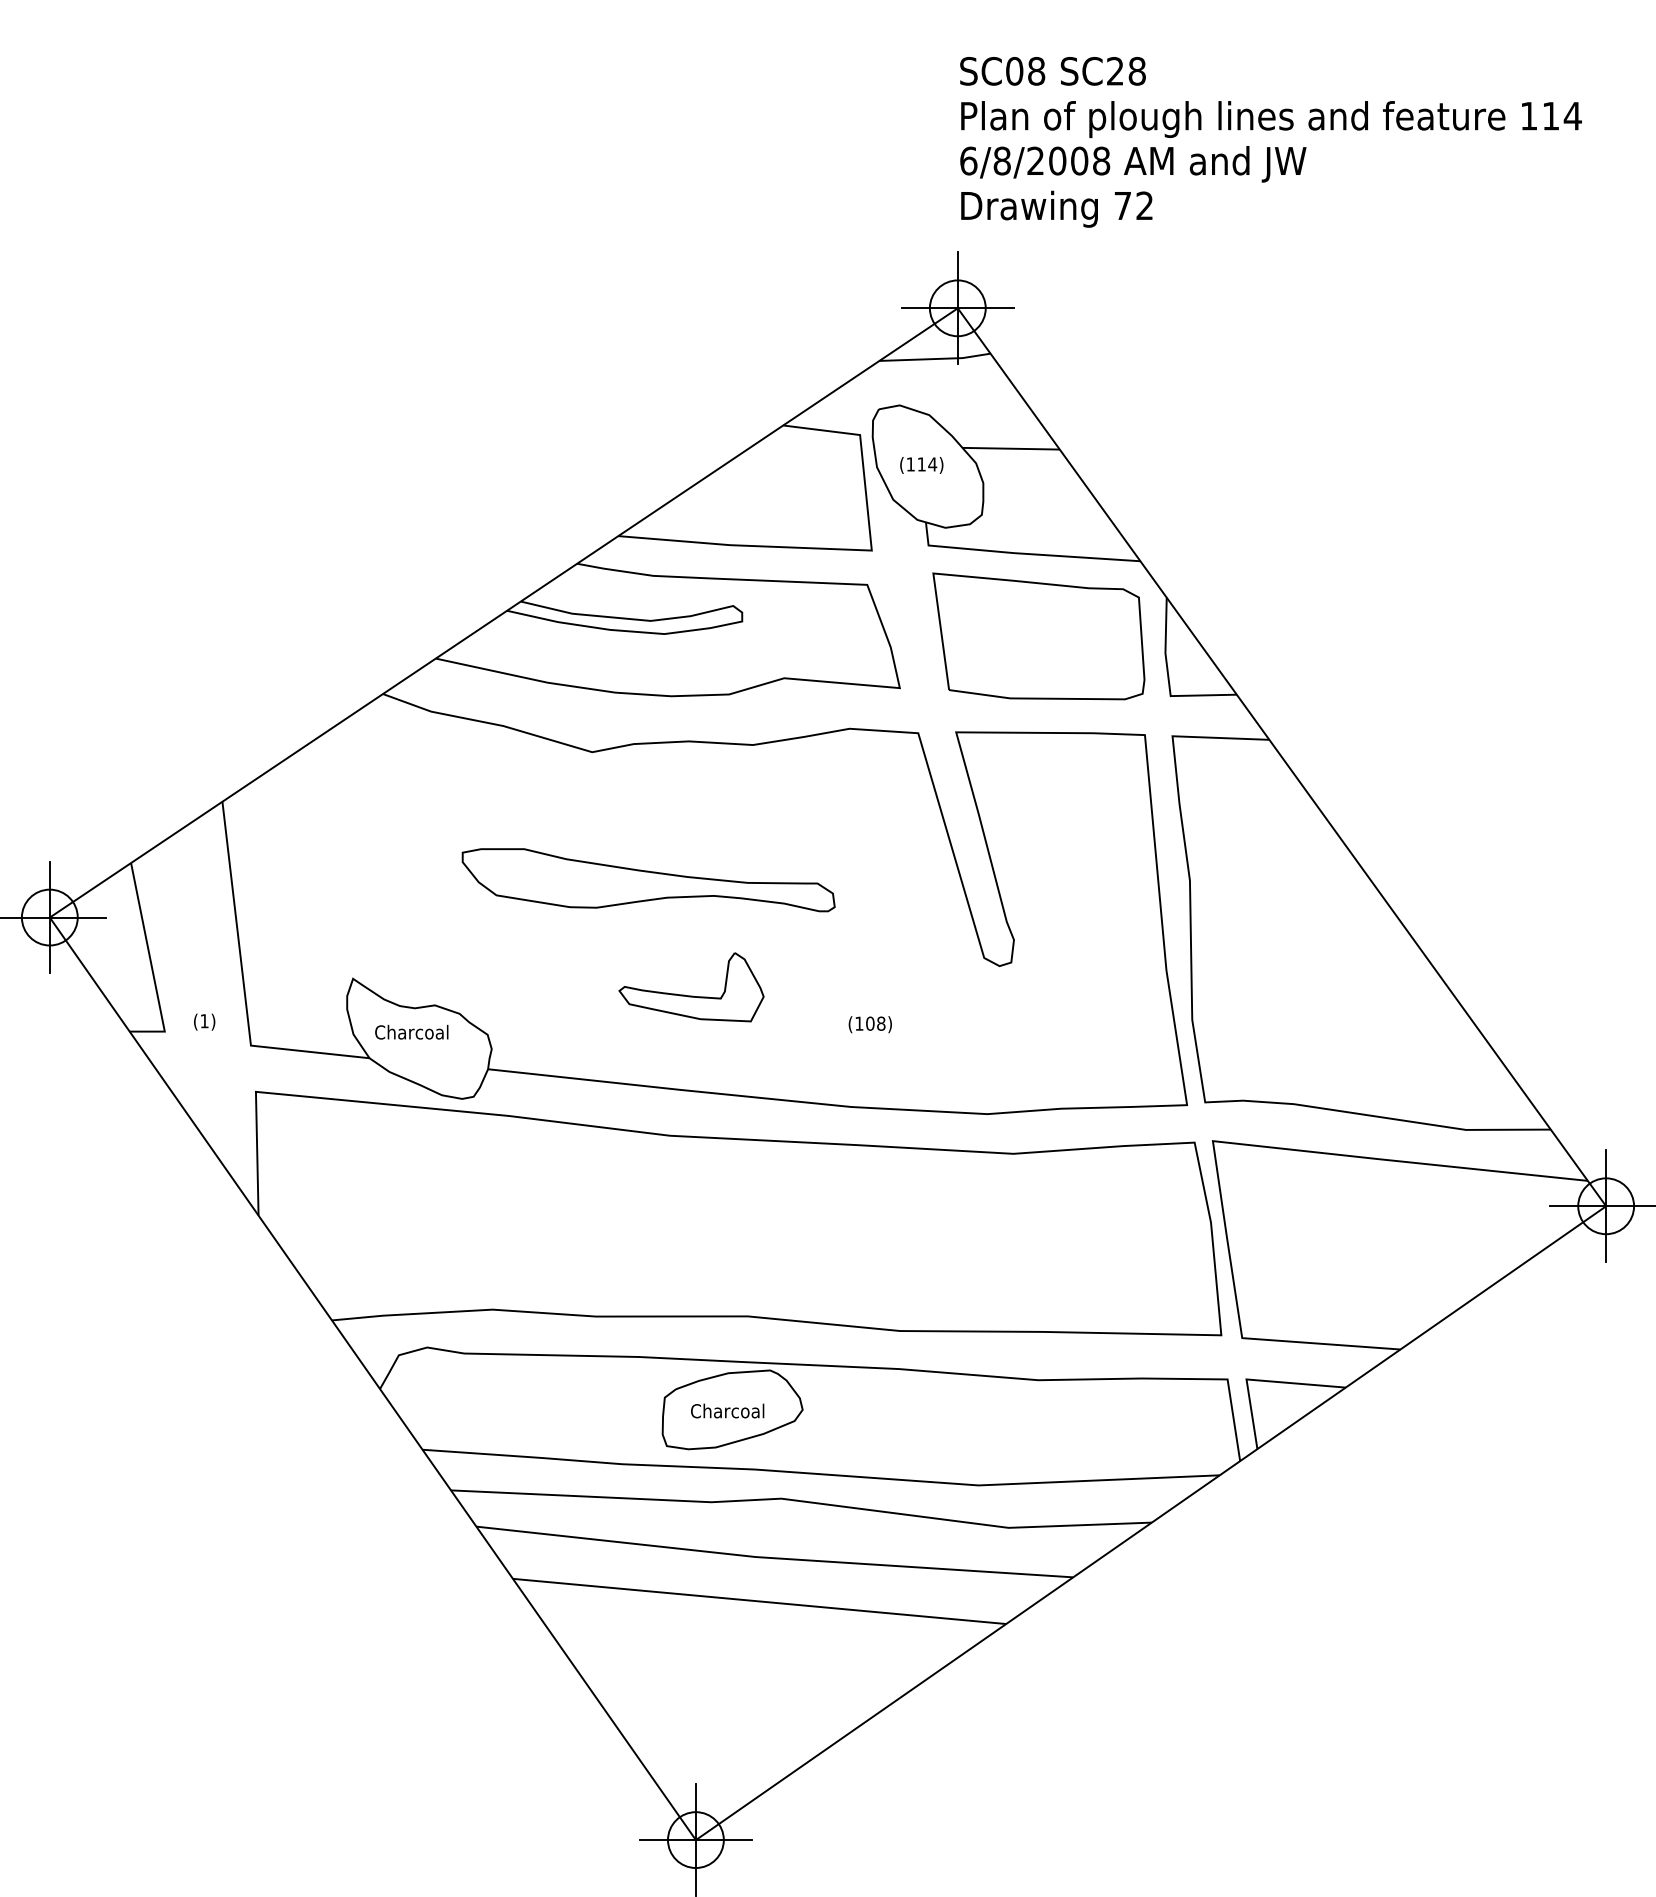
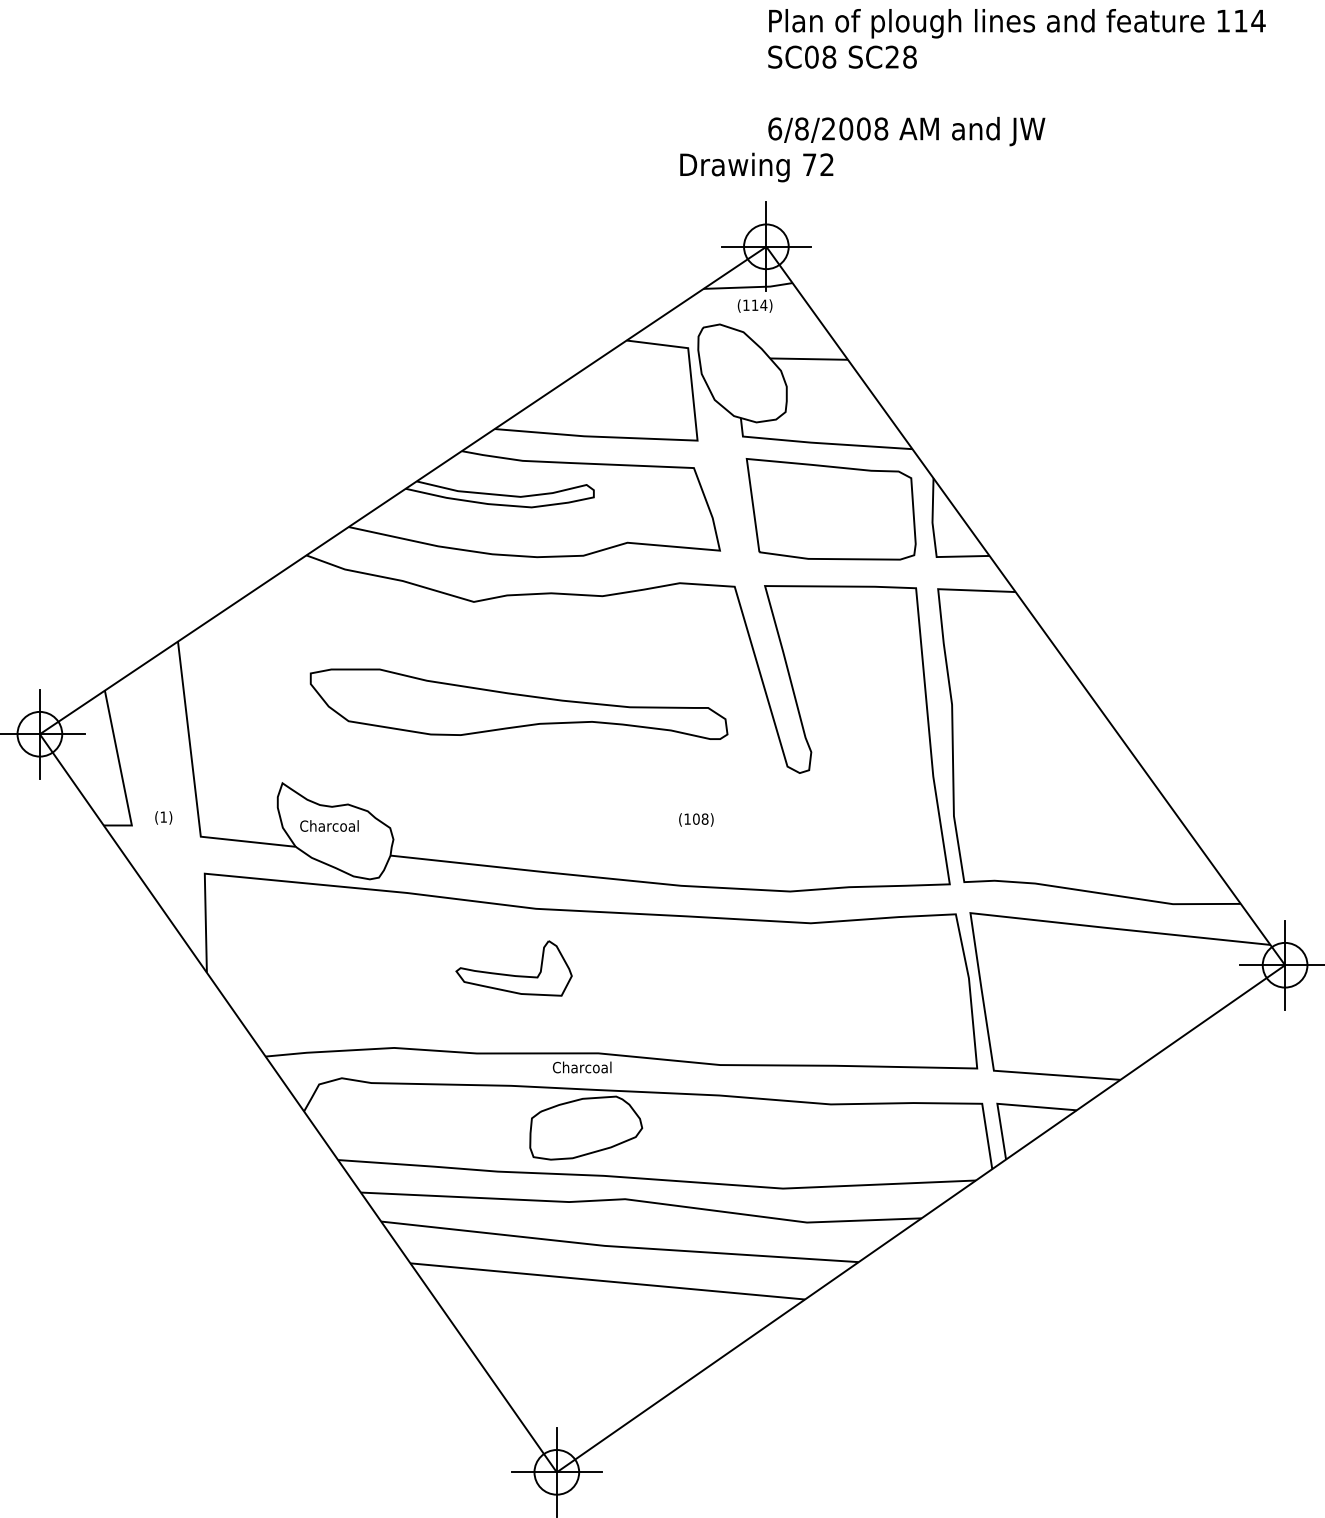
text: (1271, 119) -> (1017, 23), moved
text: (1056, 208) -> (756, 166), moved
text: (921, 465) -> (754, 306), moved
part: (648, 880) -> (518, 704), size x1.4
part: (691, 995) -> (514, 975), moved
text: (727, 1410) -> (582, 1067), moved

